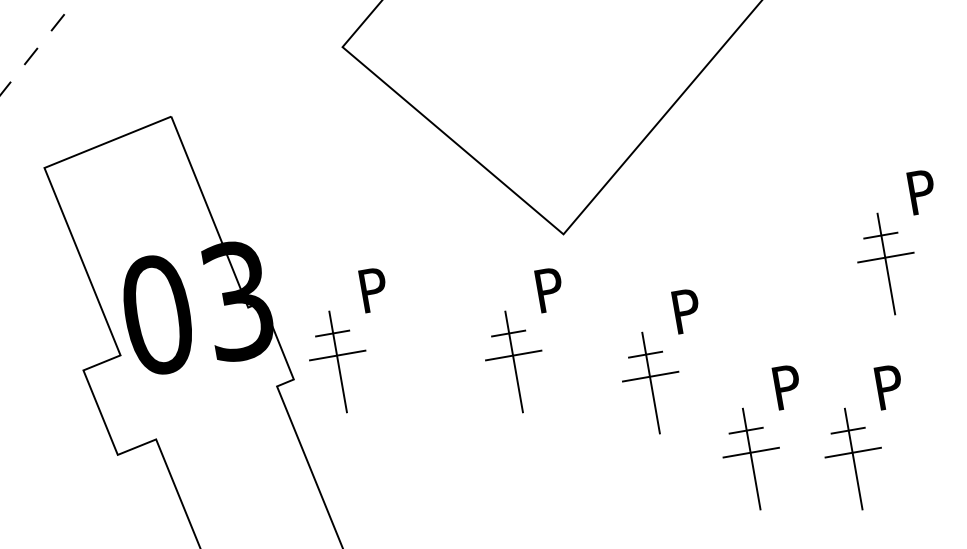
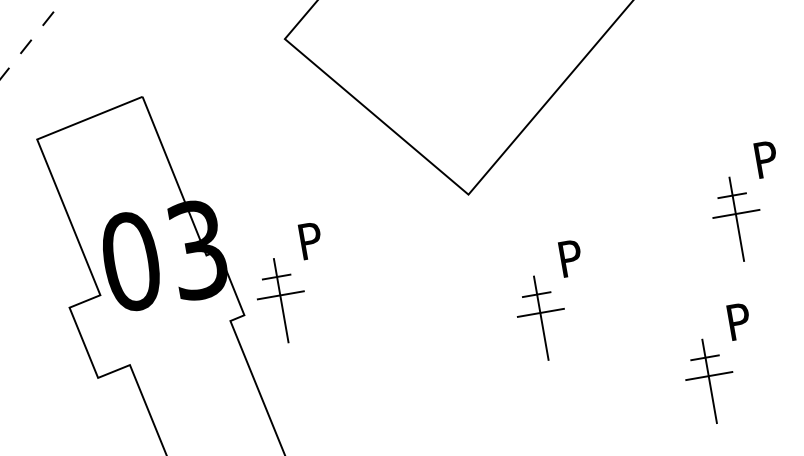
part: (521, 332) -> (433, 276), removed
part: (760, 429) -> (632, 356), removed

